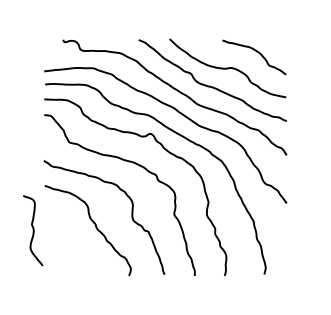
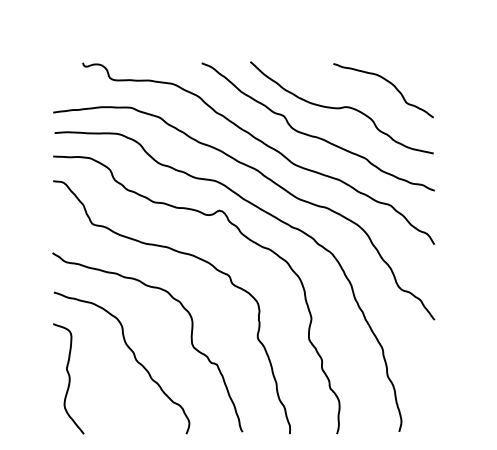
curve: (33, 230) -> (69, 378), moved

